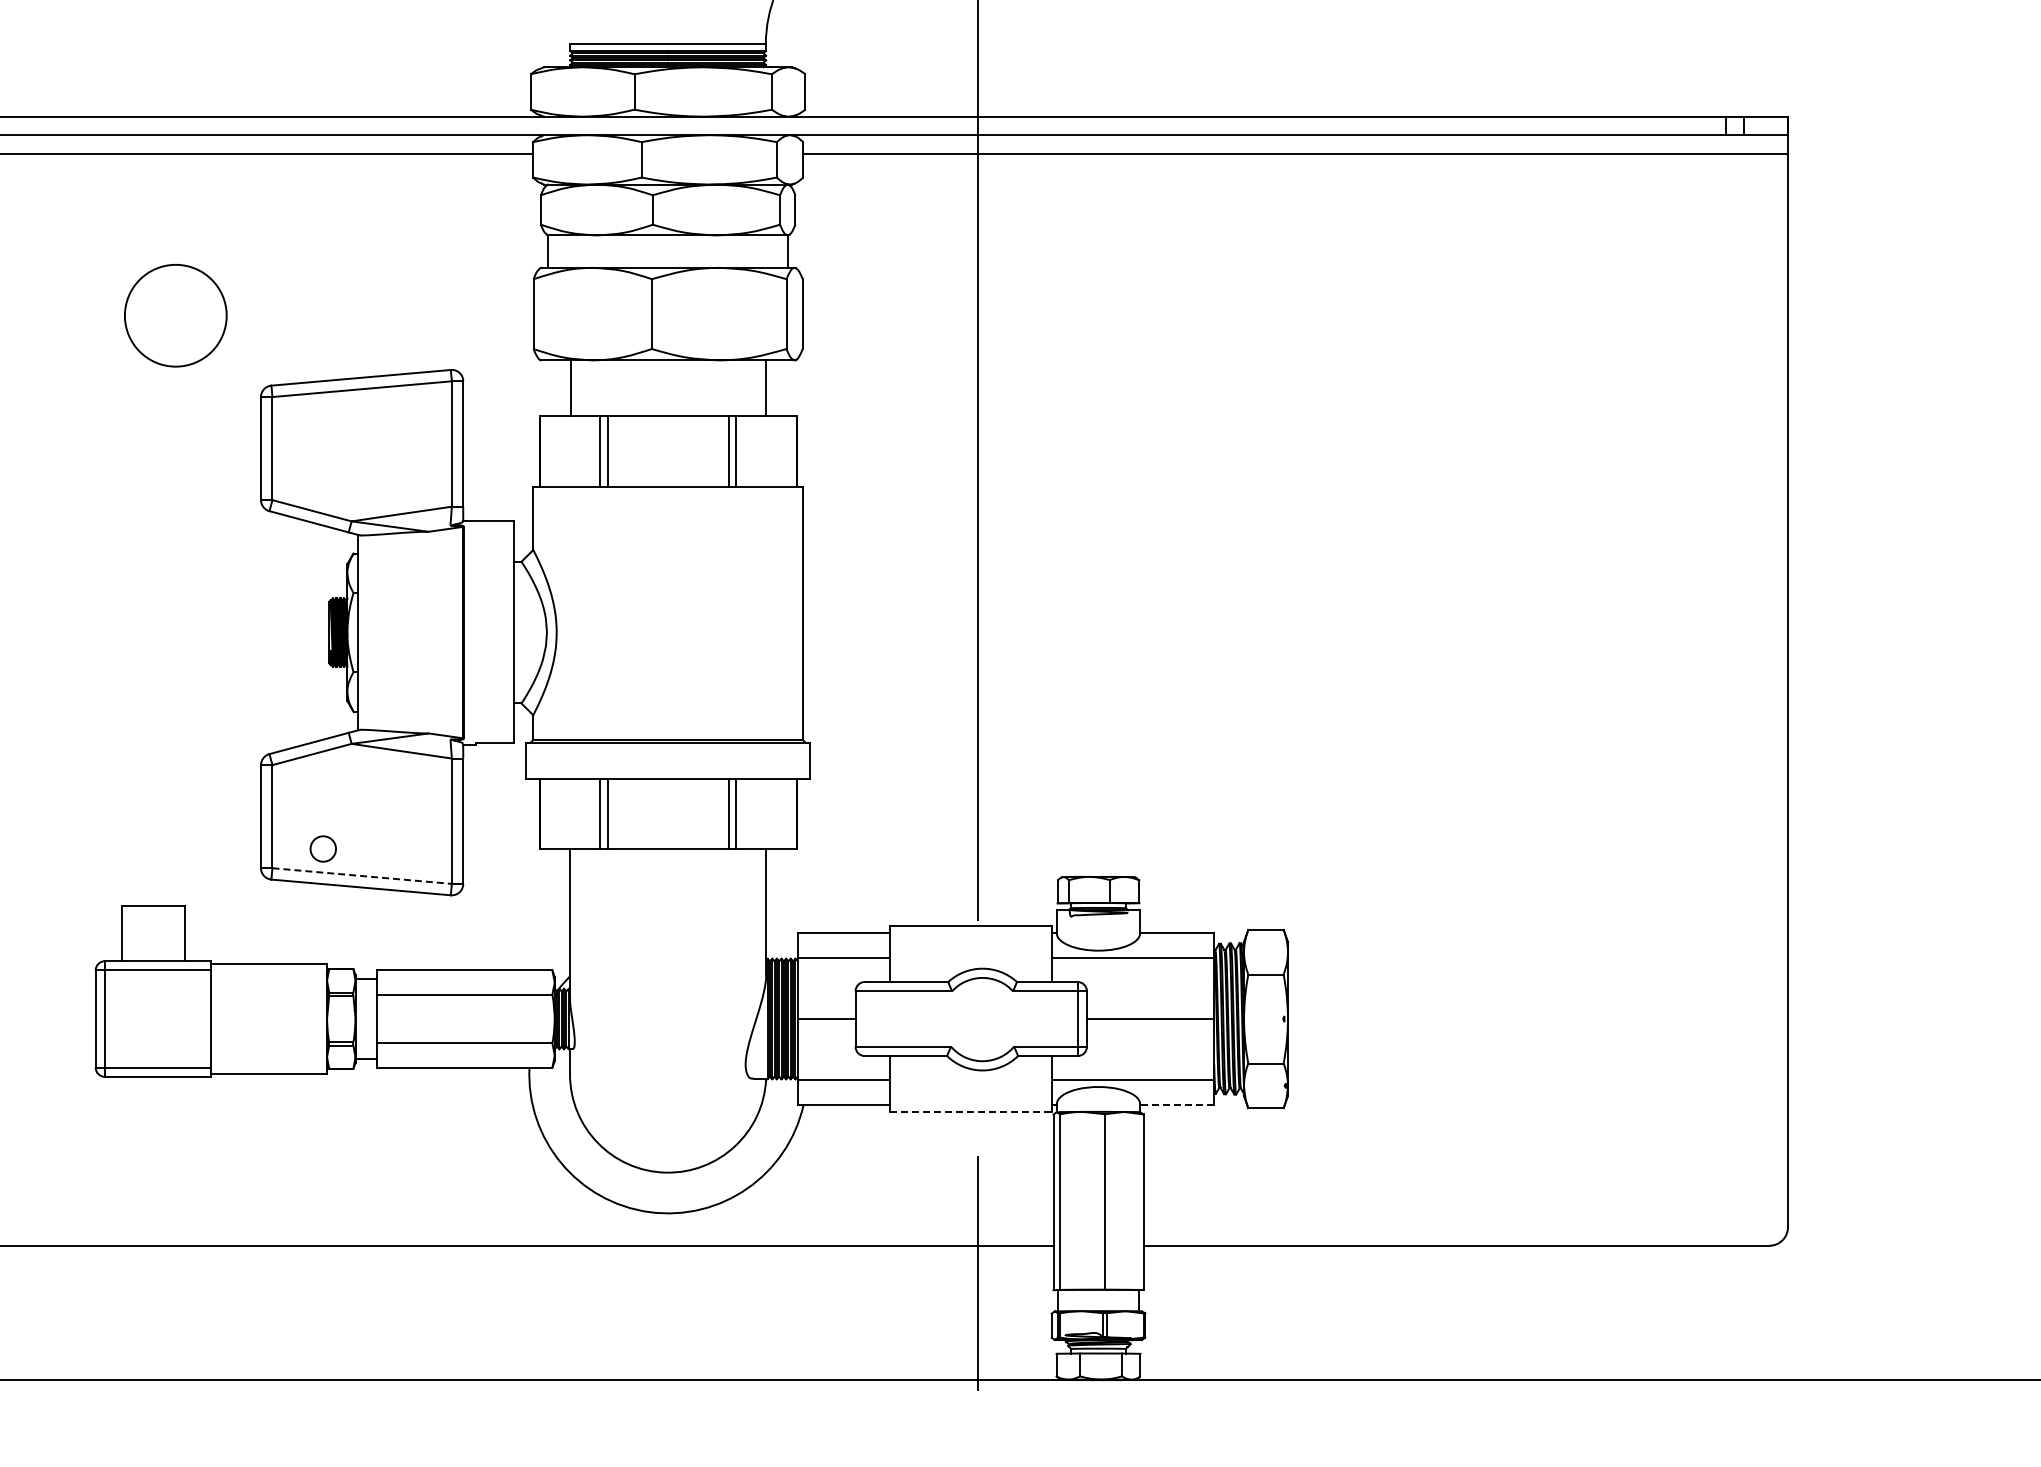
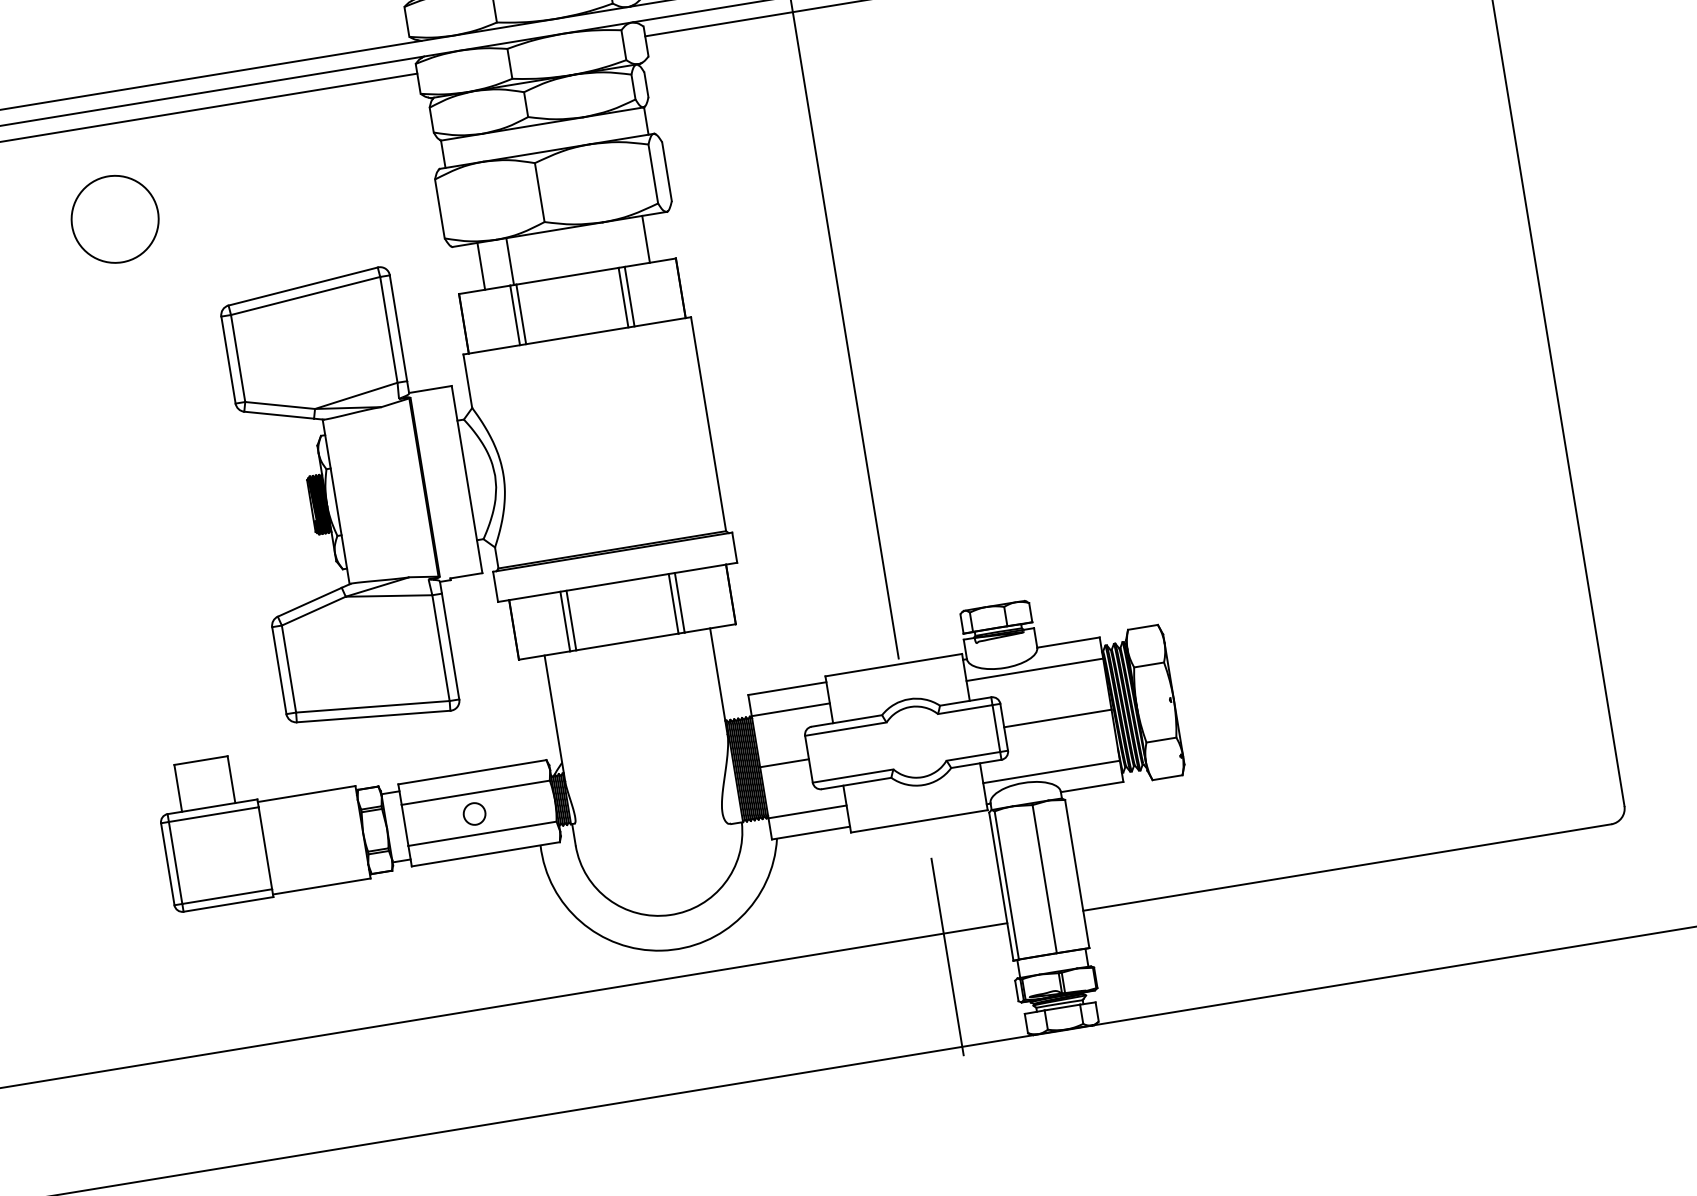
circle: (175, 315) -> (114, 219), moved
line: (604, 387) -> (509, 261), added
circle: (322, 848) -> (473, 813), moved
line: (362, 876) -> (373, 707), dashed -> solid
line: (1176, 1104) -> (1091, 787), dashed -> solid
line: (971, 1111) -> (919, 821), dashed -> solid

